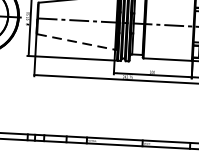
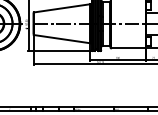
line: (76, 42) -> (62, 39), dashed -> solid

